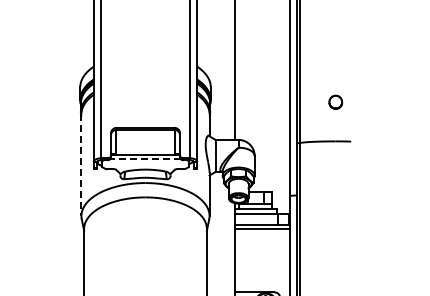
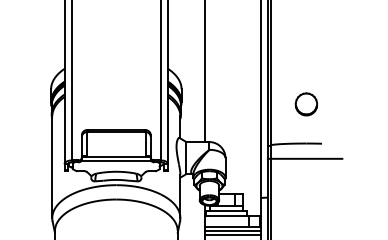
part: (335, 102) -> (306, 104), size x1.67
line: (334, 156) -> (305, 158), added
line: (145, 159) -> (116, 161), dashed -> solid
line: (81, 165) -> (52, 167), dashed -> solid
line: (262, 232) -> (233, 234), added

